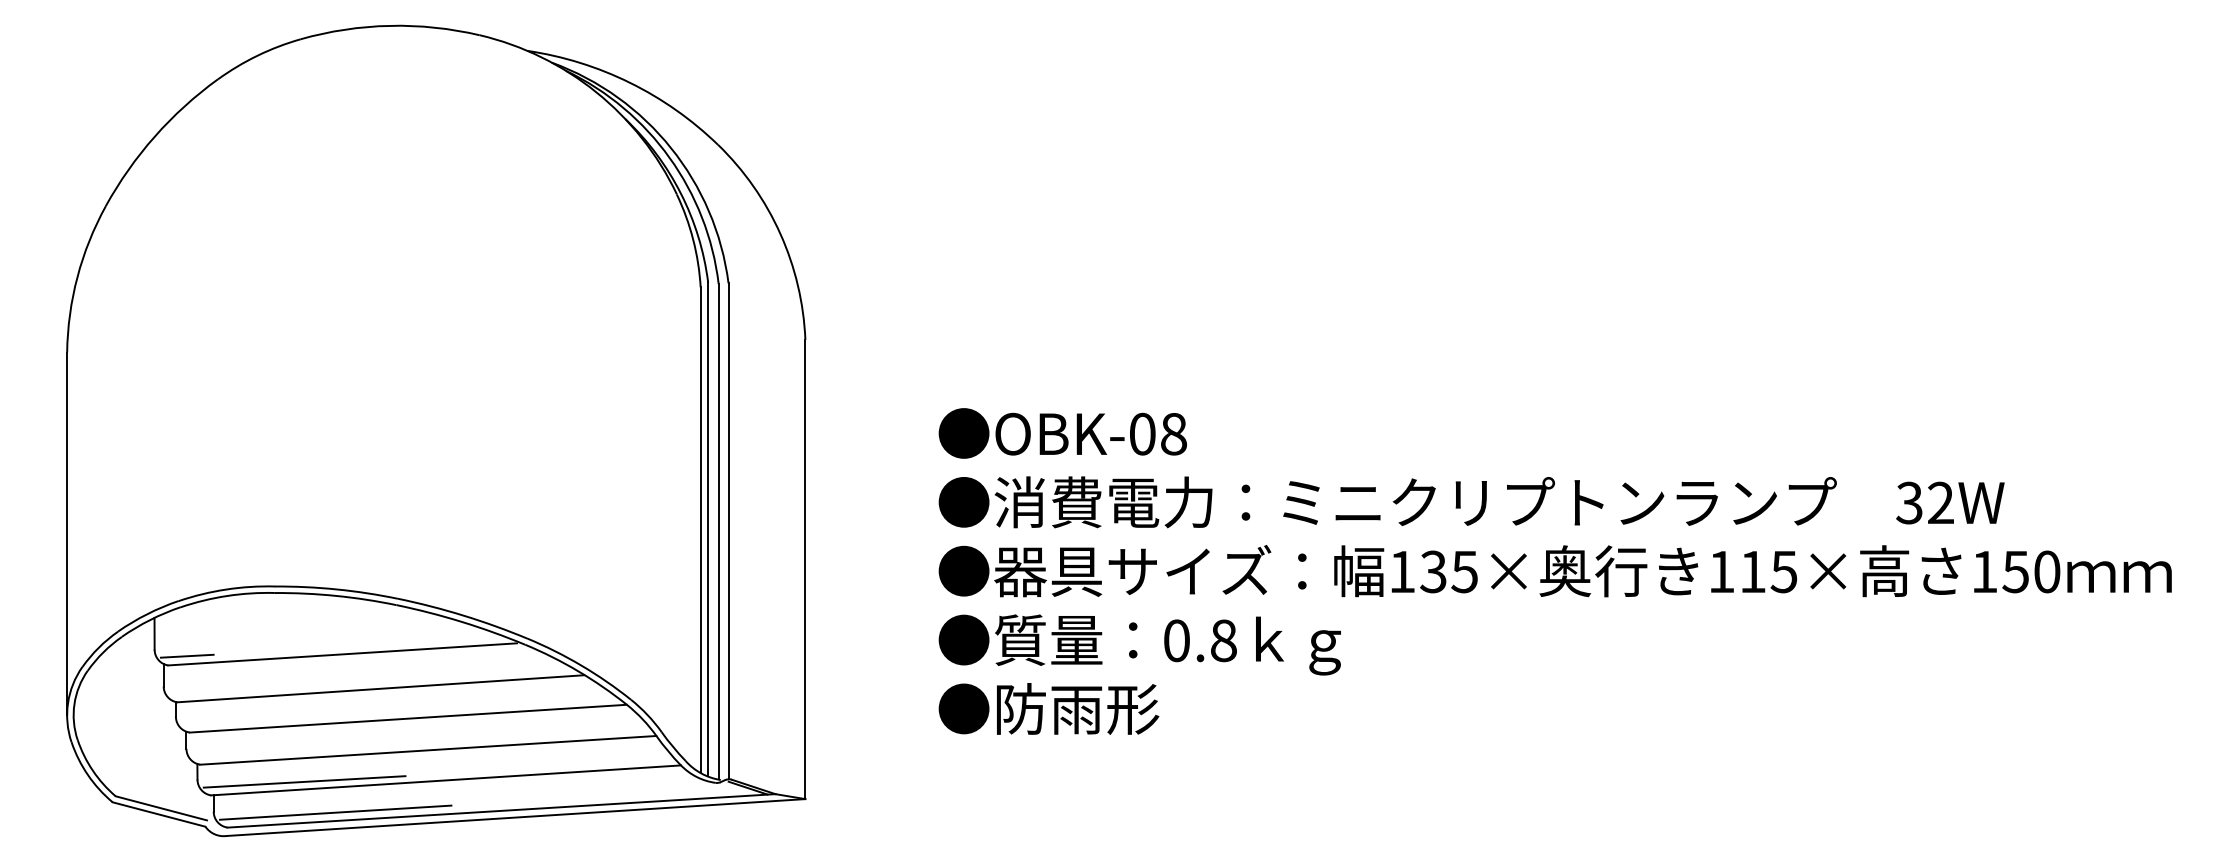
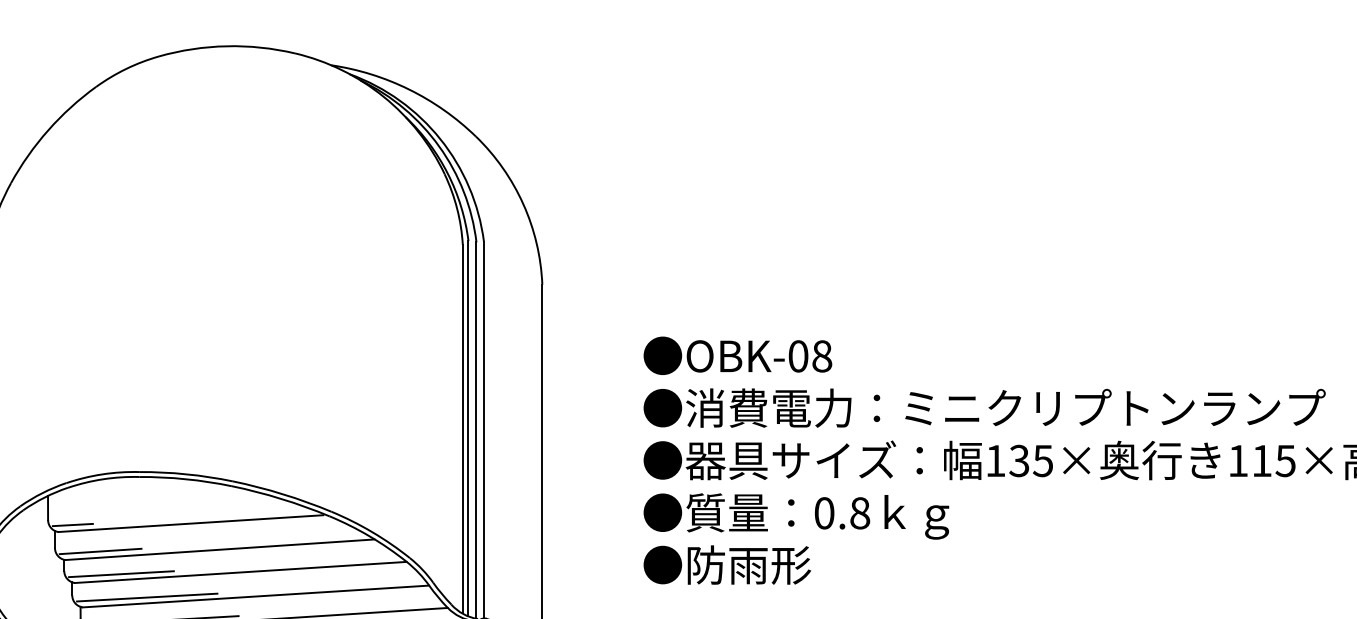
line: (223, 690) -> (100, 551), added
line: (251, 720) -> (121, 573), added
line: (284, 751) -> (146, 597), added

